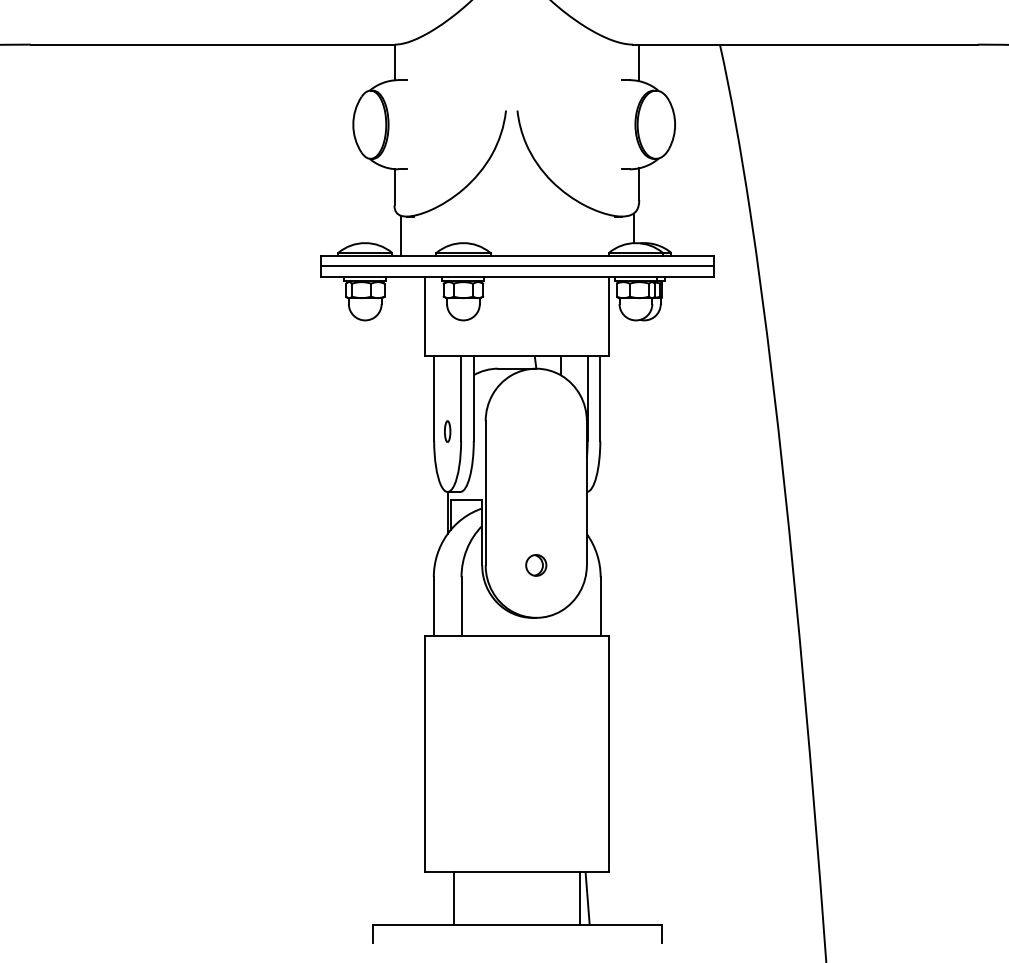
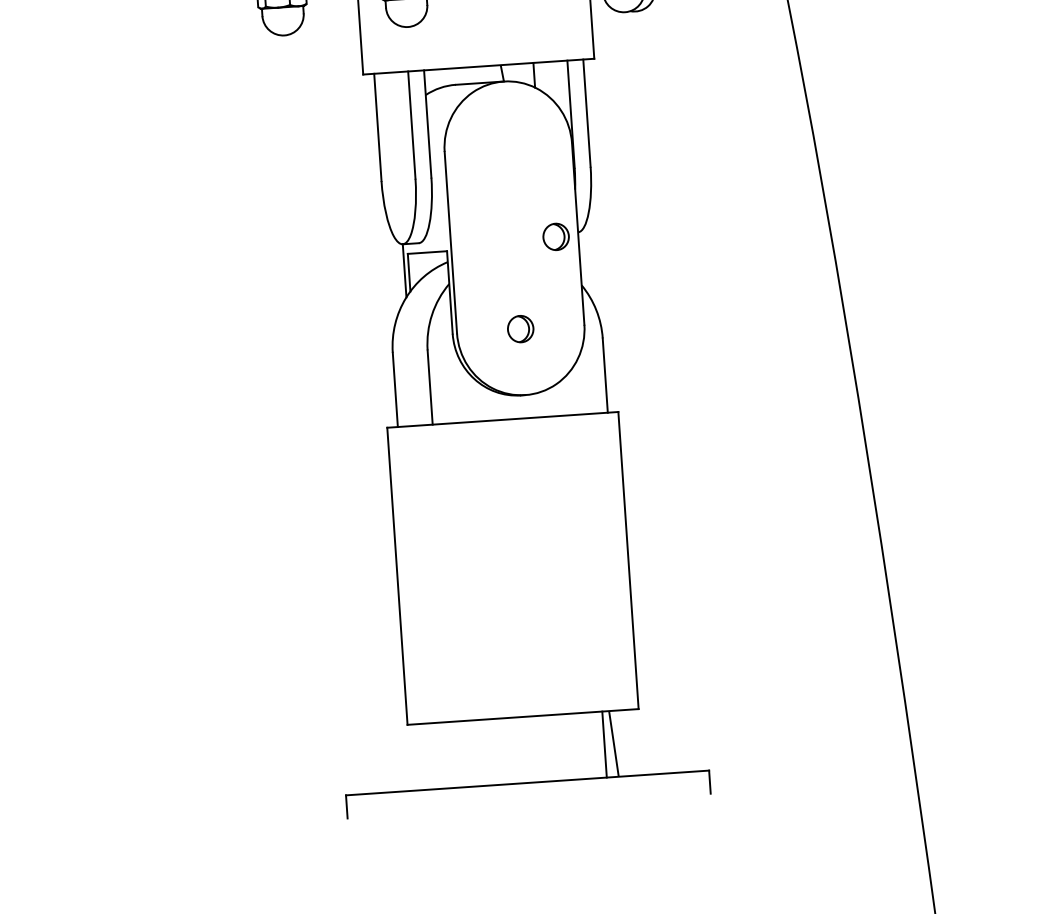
part: (447, 431) -> (397, 168), removed
part: (569, 494) -> (556, 237), added
line: (454, 898) -> (446, 755), removed

